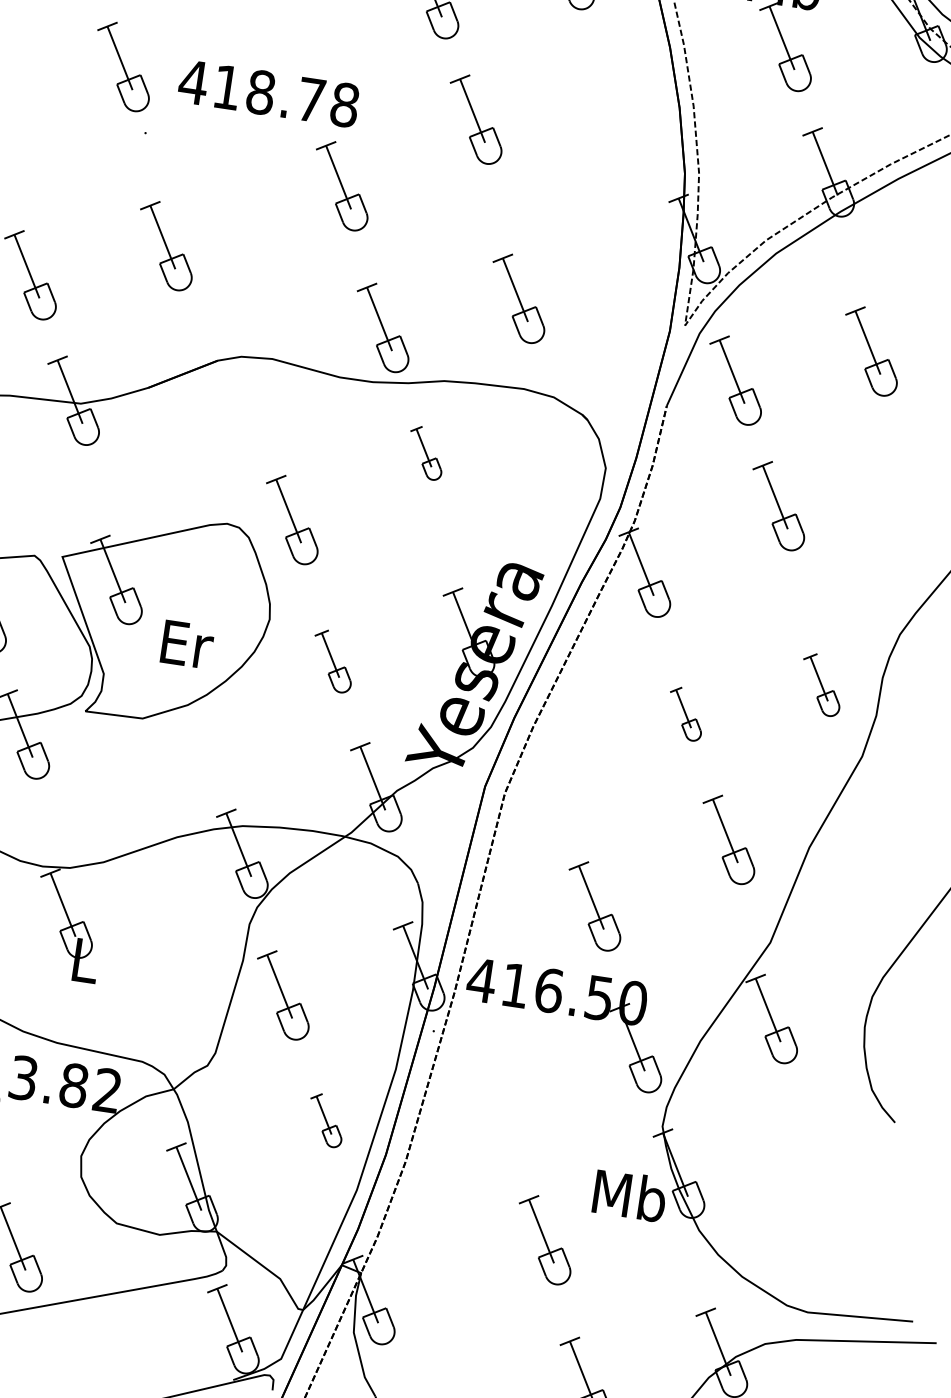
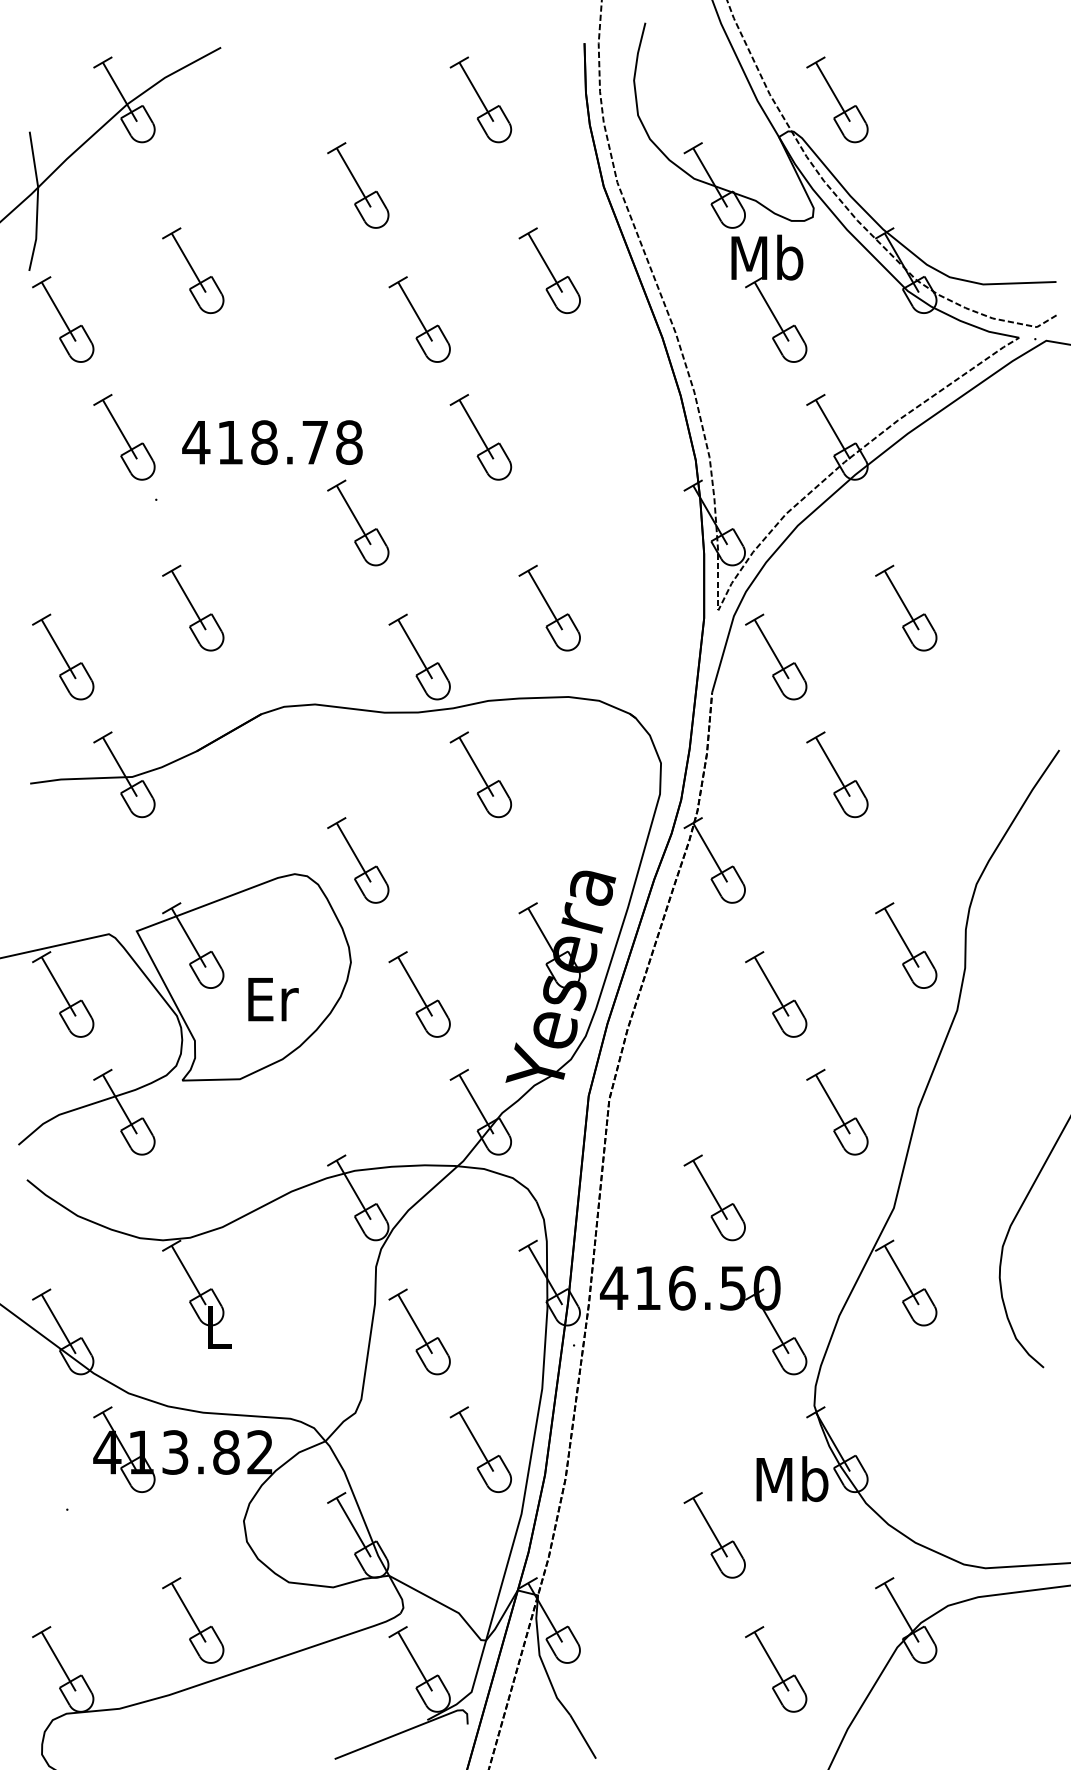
part: (425, 452) -> (480, 774), size x1.67
part: (332, 661) -> (419, 994), size x1.43
part: (821, 684) -> (906, 945), size x1.43
part: (685, 714) -> (776, 994), size x1.67
part: (325, 1120) -> (480, 1449), size x1.67

